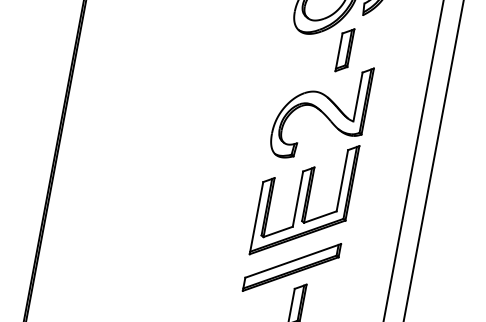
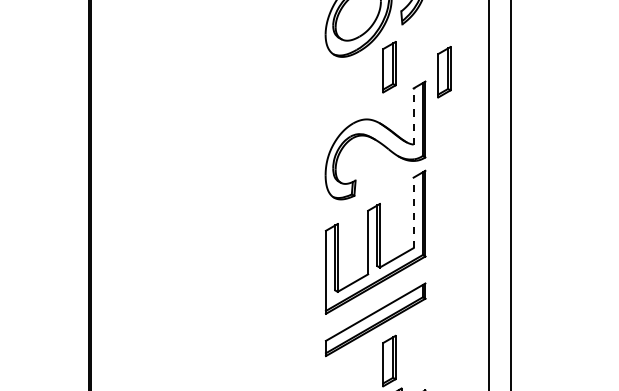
part: (391, 63) -> (444, 72), added
line: (357, 96) -> (413, 116), solid -> dashed
line: (342, 180) -> (413, 212), solid -> dashed

